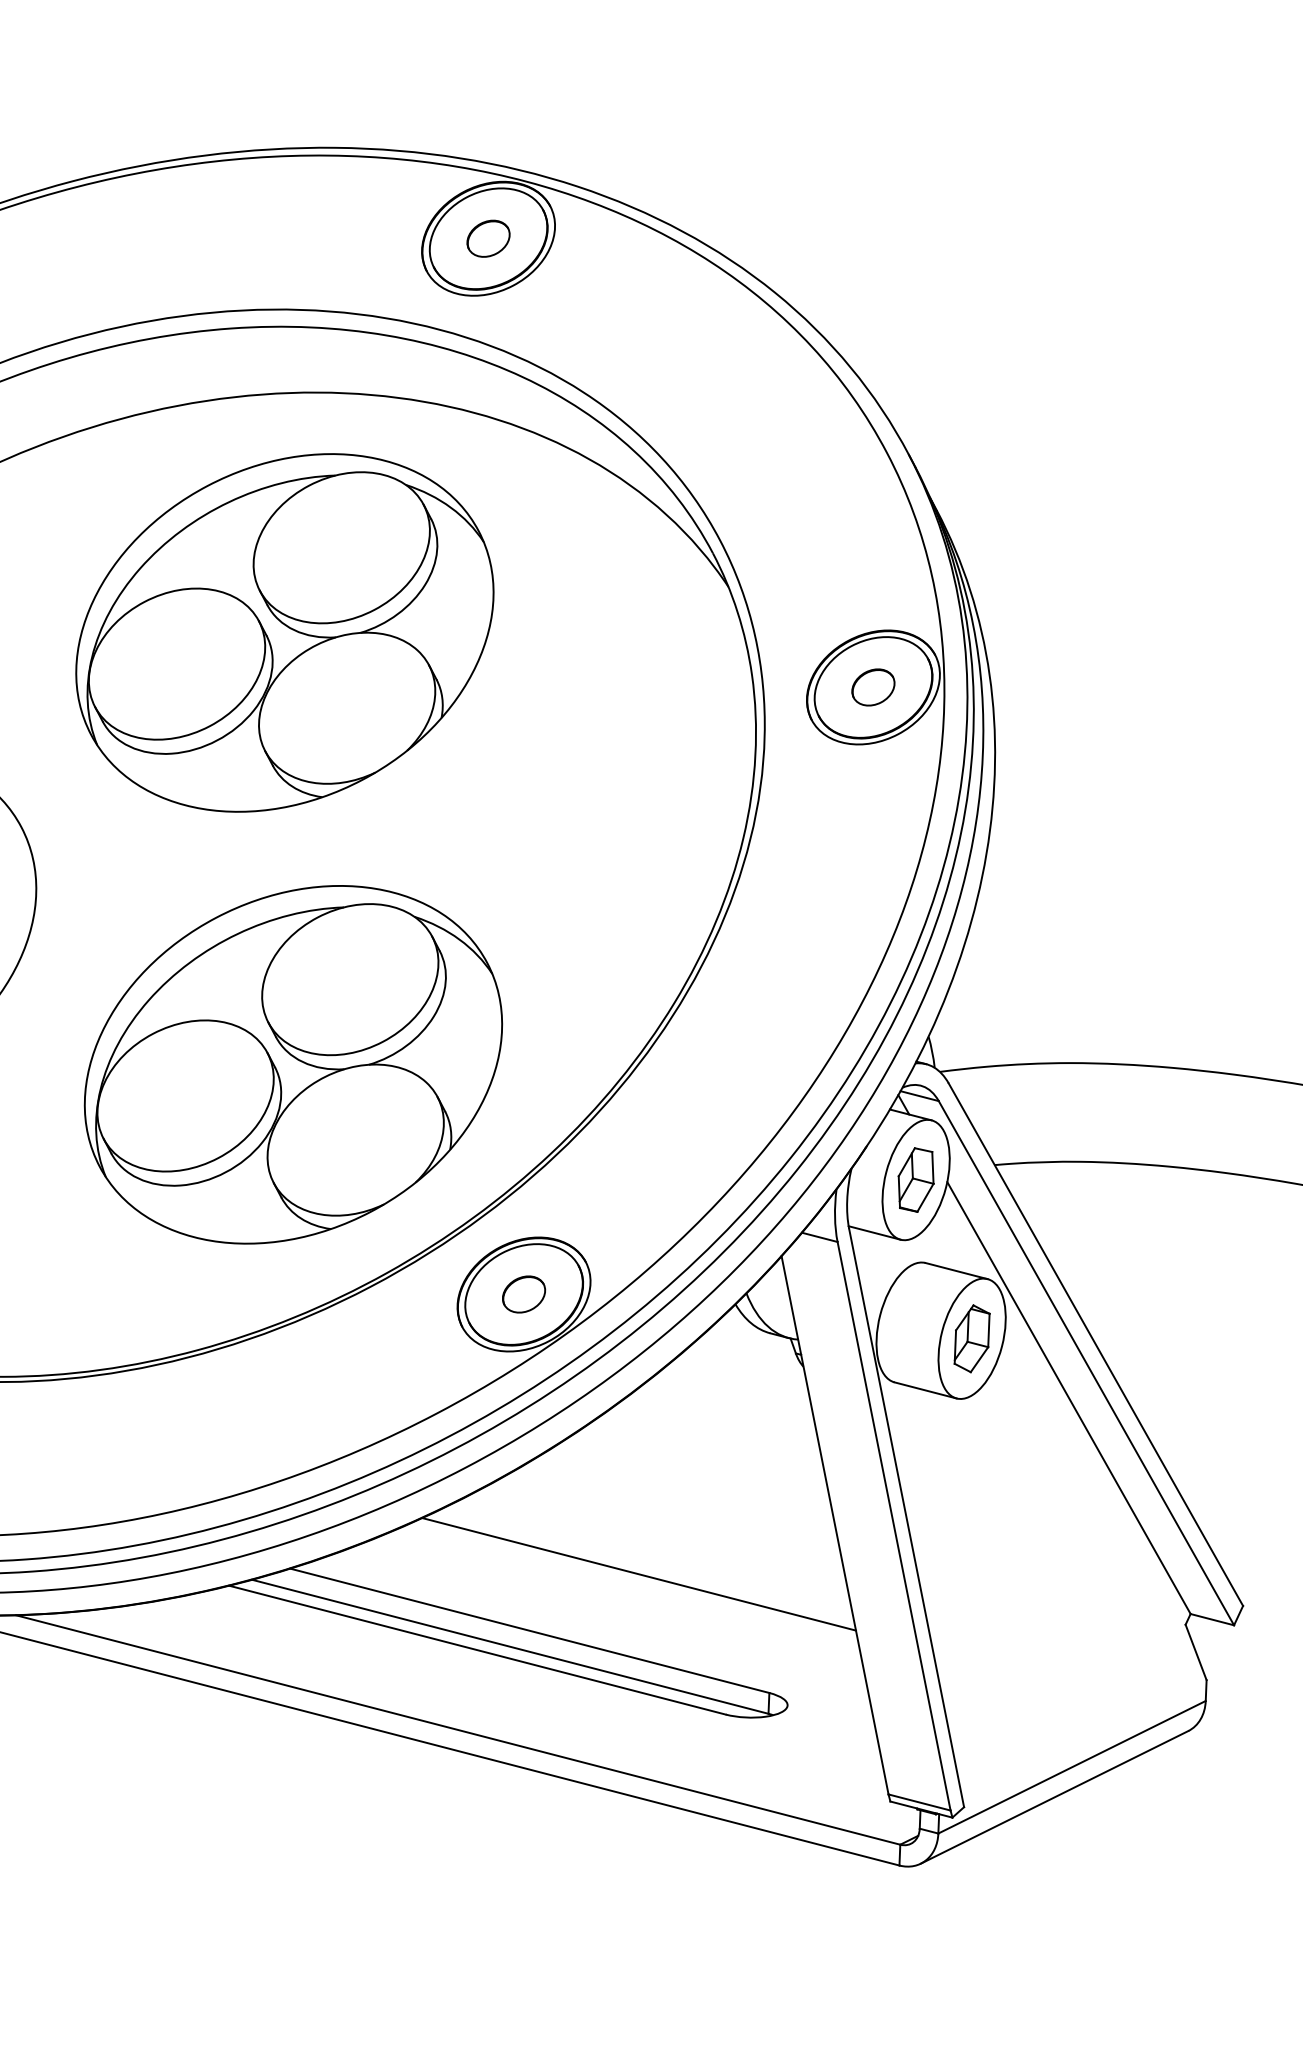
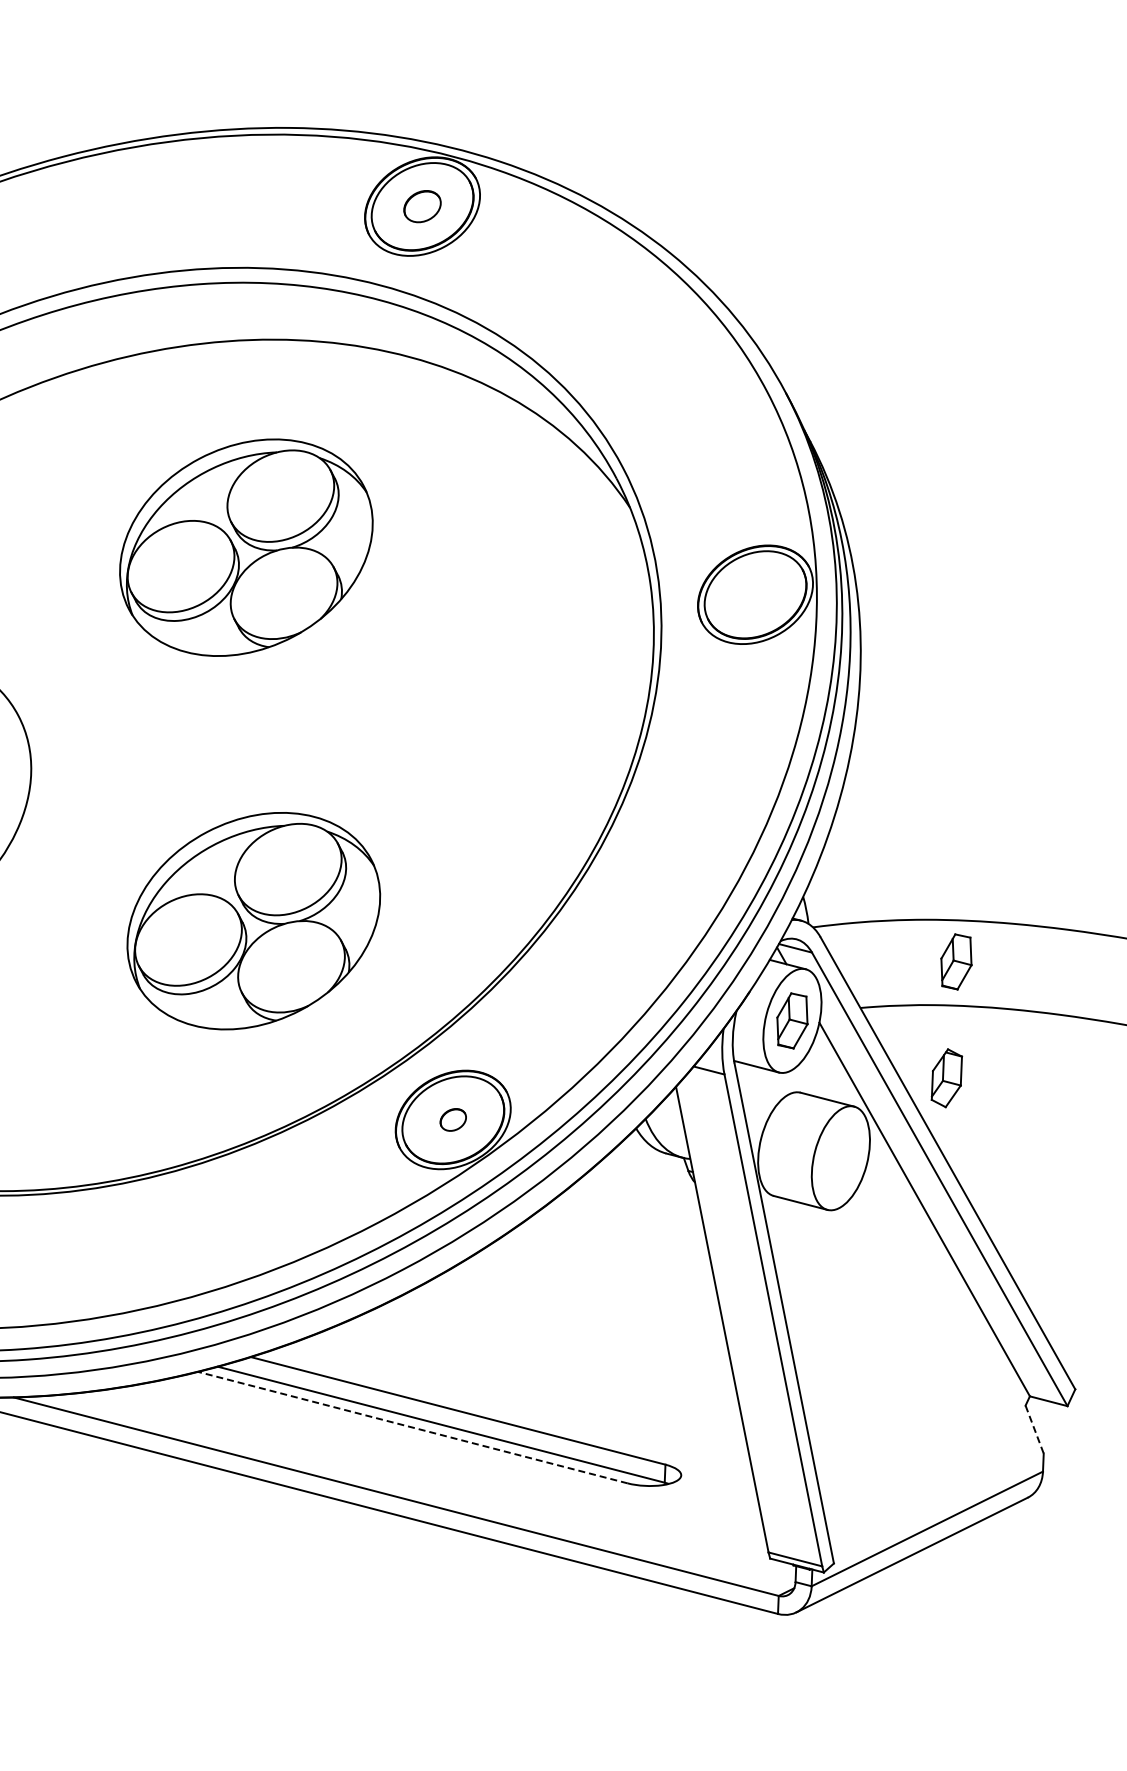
part: (285, 632) -> (246, 547), size x0.7
part: (873, 687) -> (755, 594), removed
part: (293, 1063) -> (253, 920), size x0.7
part: (1105, 1111) -> (956, 961), added
part: (524, 1293) -> (453, 1119), size x0.7
part: (971, 1339) -> (946, 1078), moved
line: (638, 1573) -> (552, 1361), removed
line: (476, 1649) -> (412, 1427), solid -> dashed
line: (1195, 1652) -> (1034, 1429), solid -> dashed

